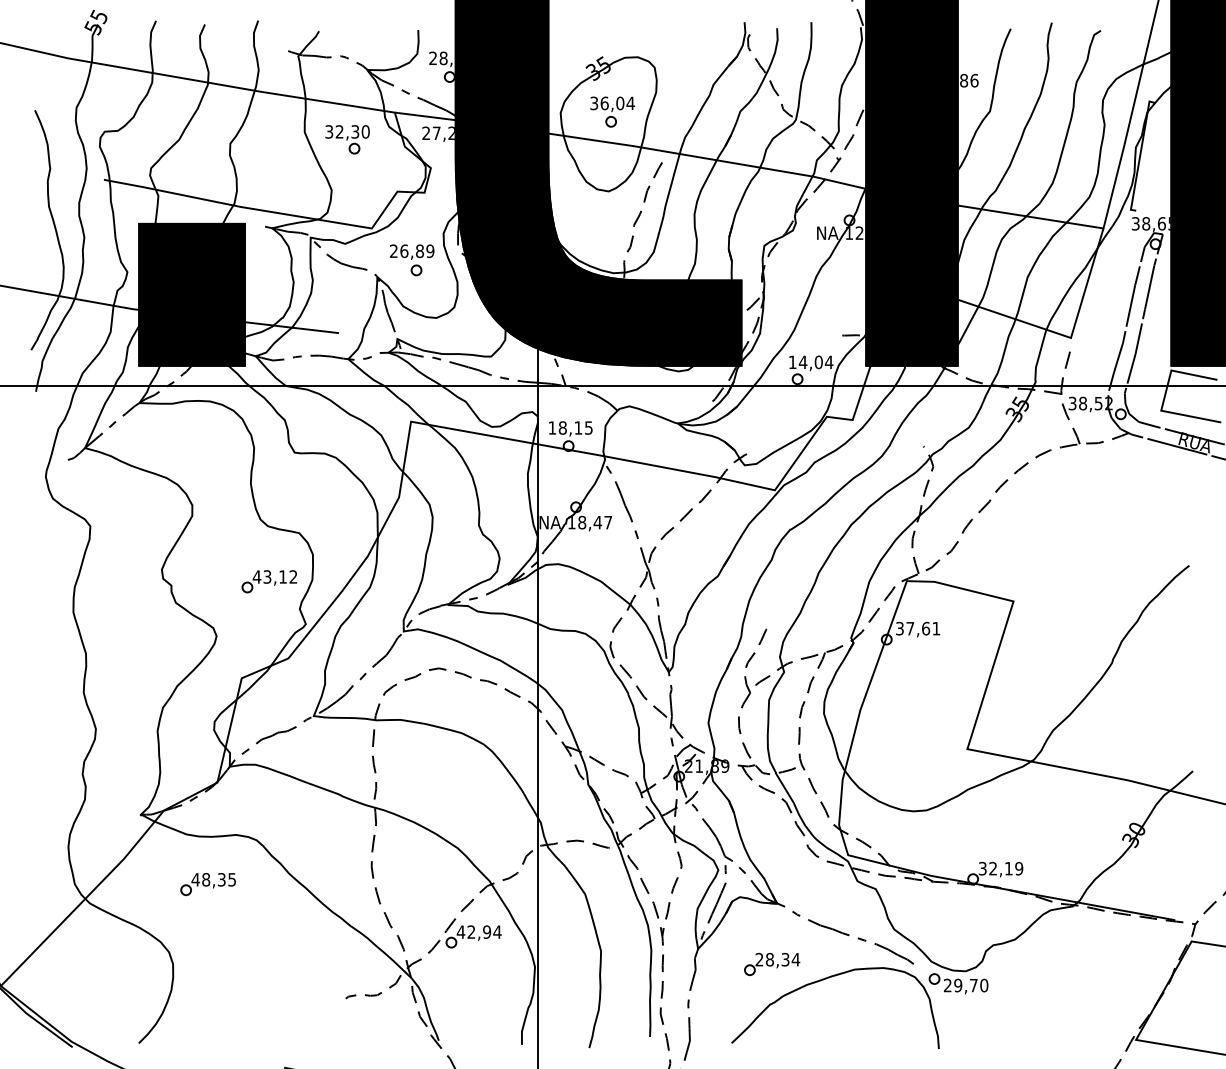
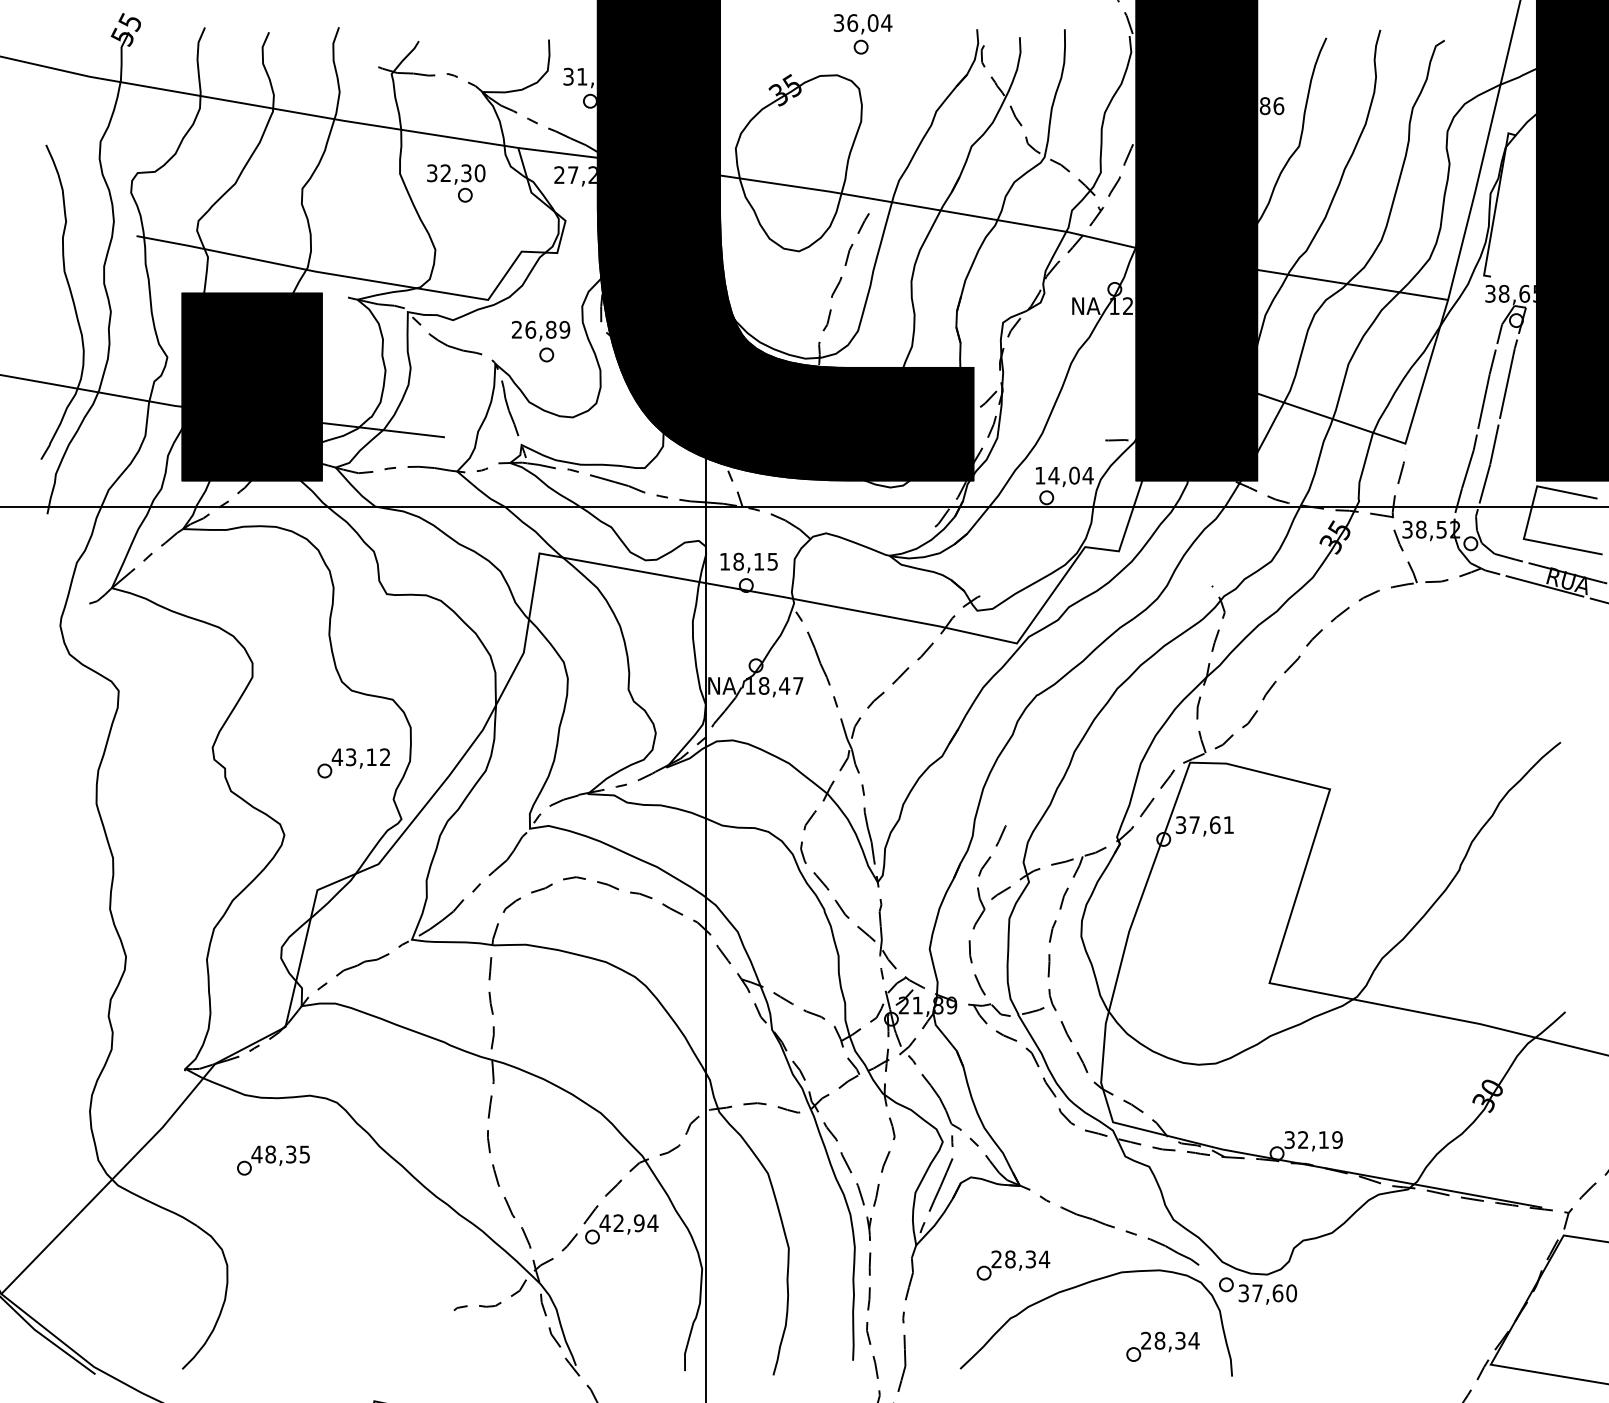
text: (438, 58) -> (575, 76), 28,73 -> 31,59
part: (612, 111) -> (862, 33), moved
text: (960, 985) -> (1260, 1293), 29,70 -> 37,60
part: (886, 1026) -> (1163, 1347), added

